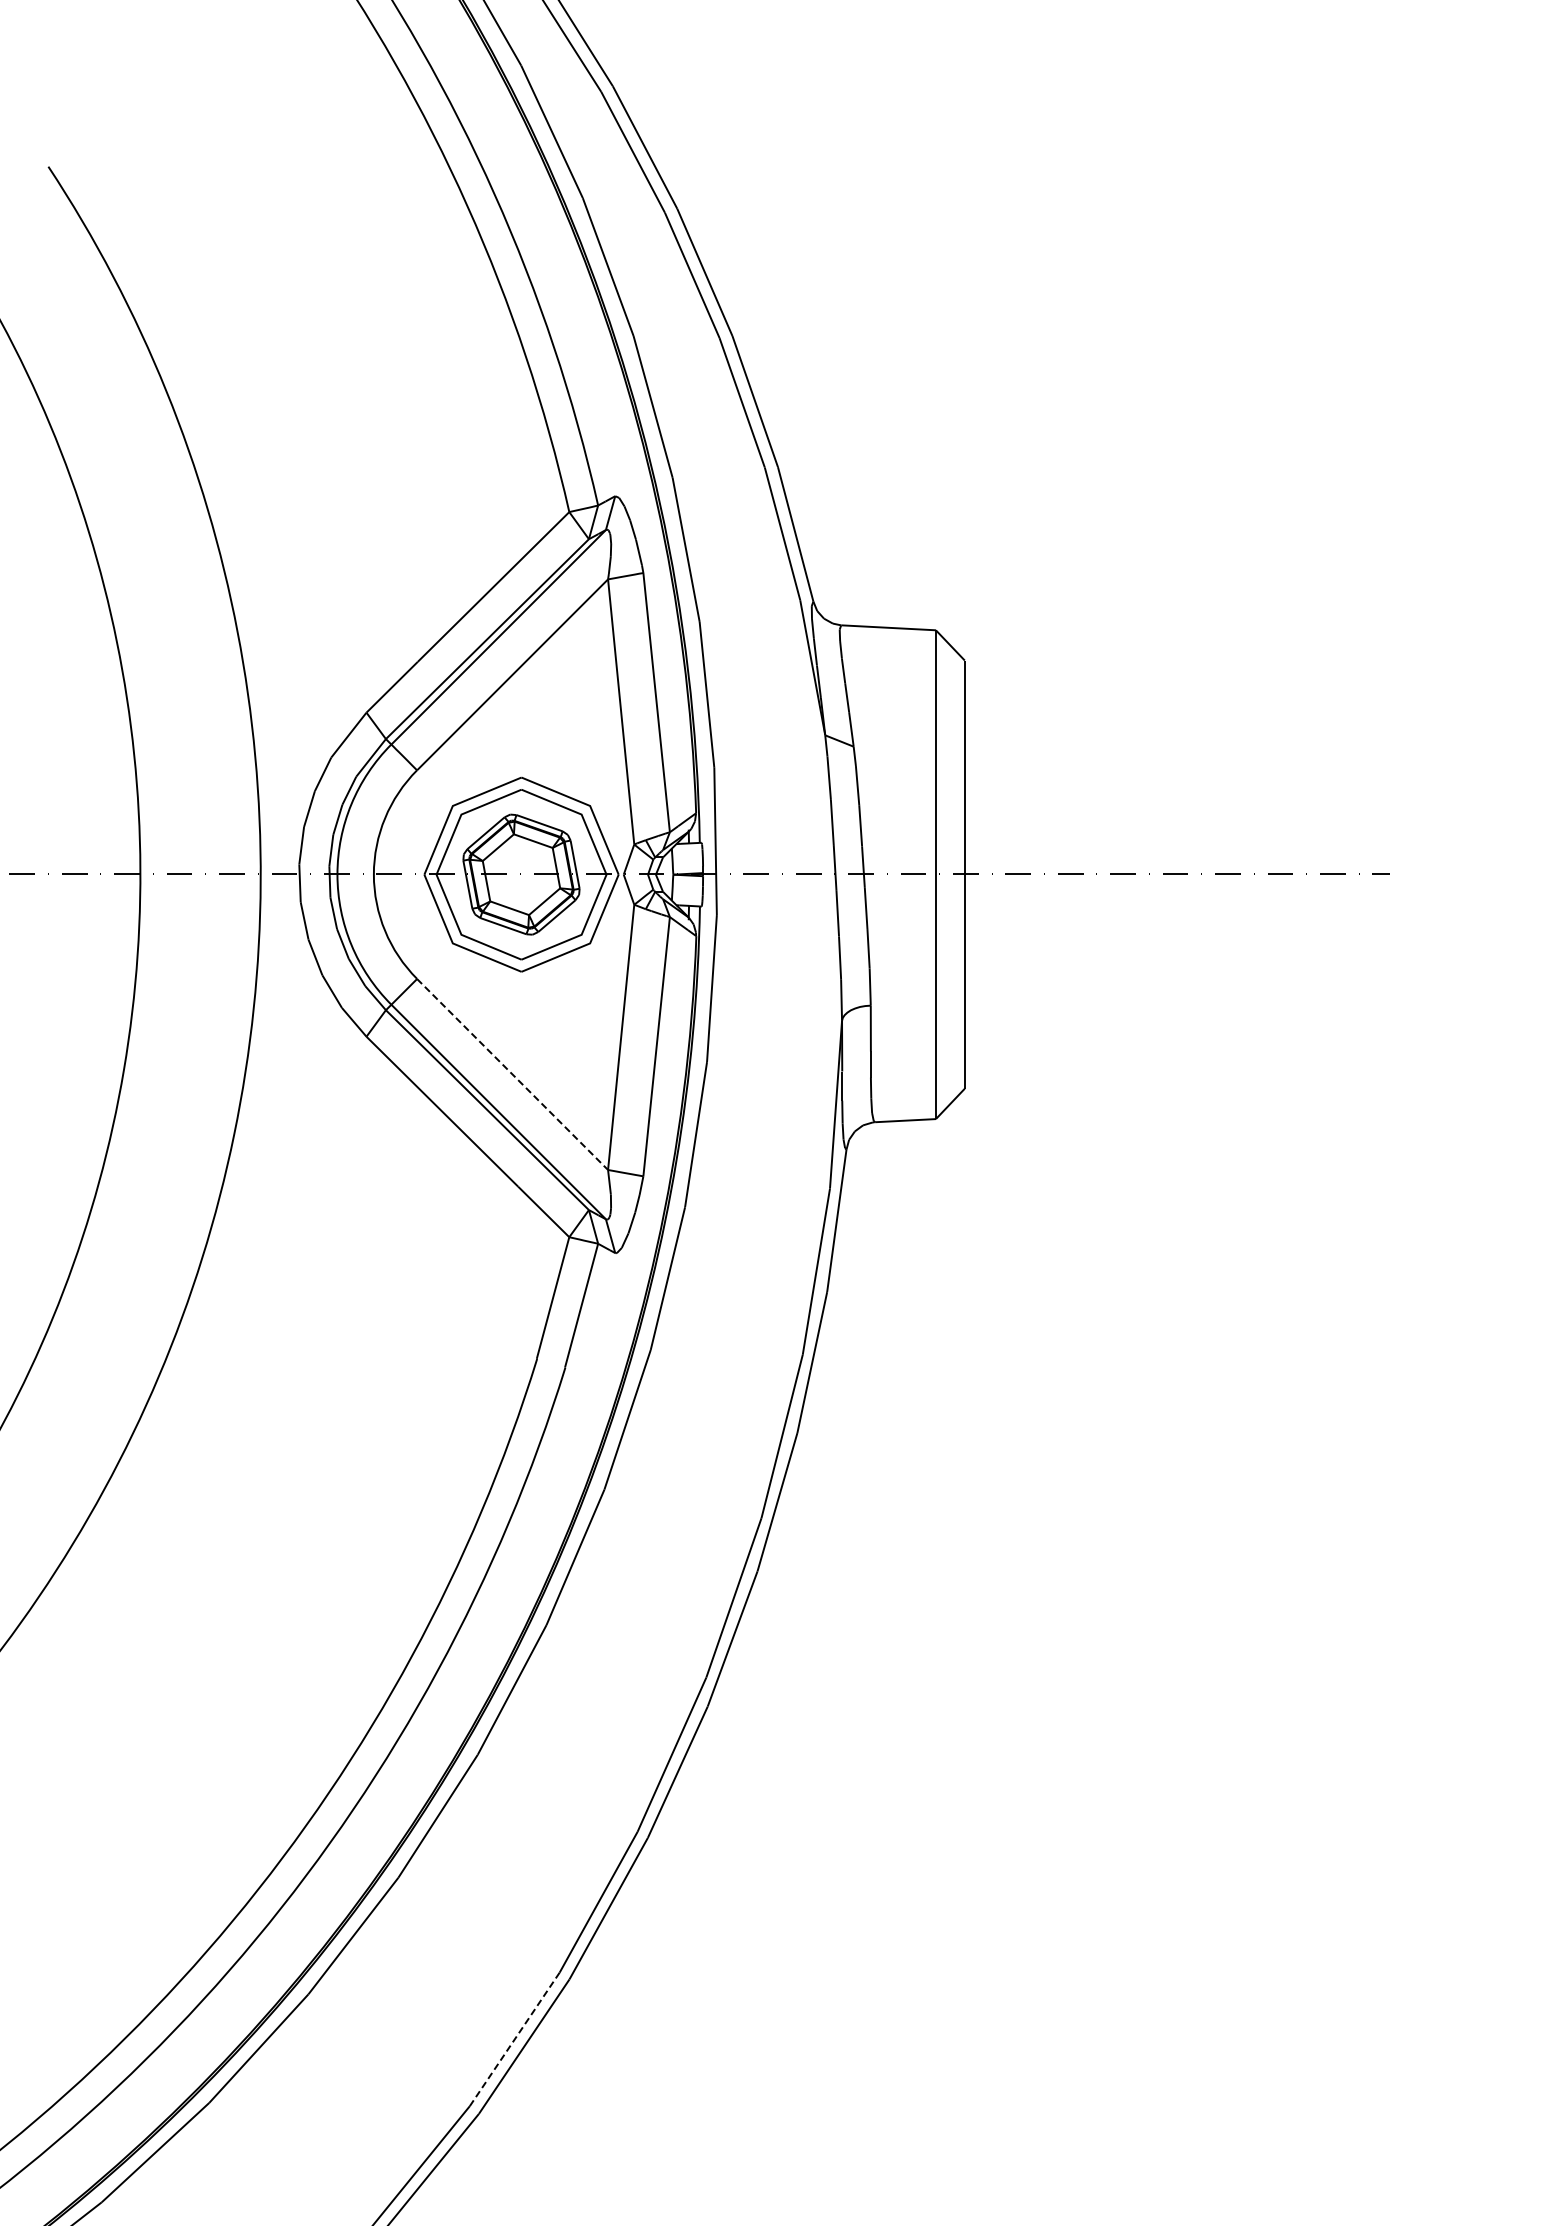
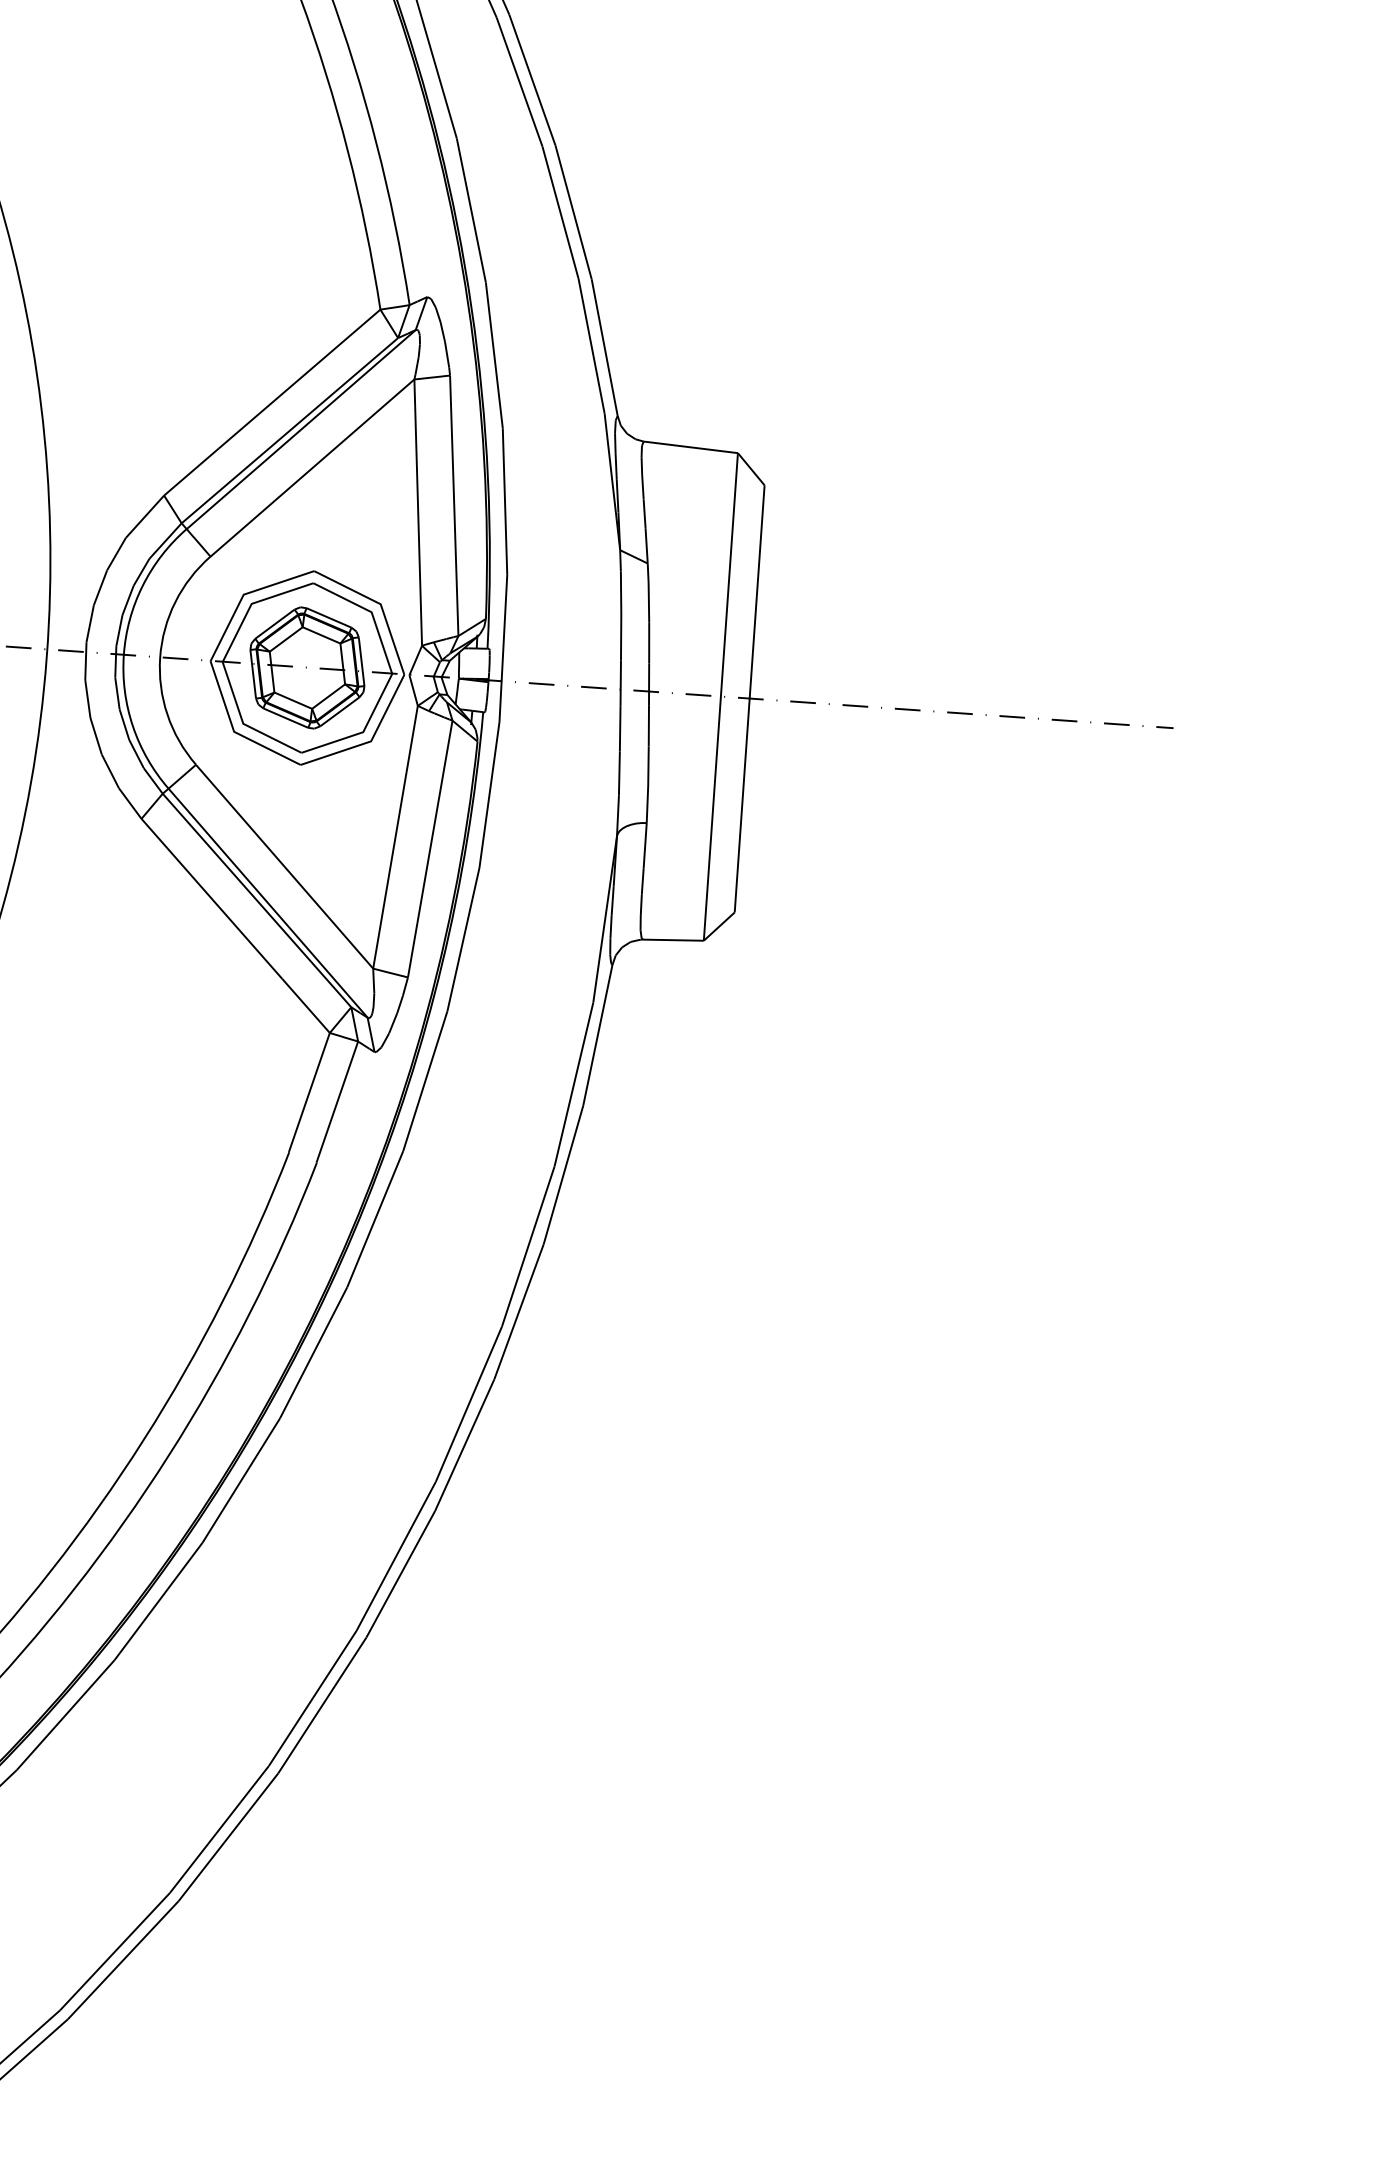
line: (512, 1074) -> (284, 866), dashed -> solid
line: (515, 2038) -> (220, 1828), dashed -> solid

